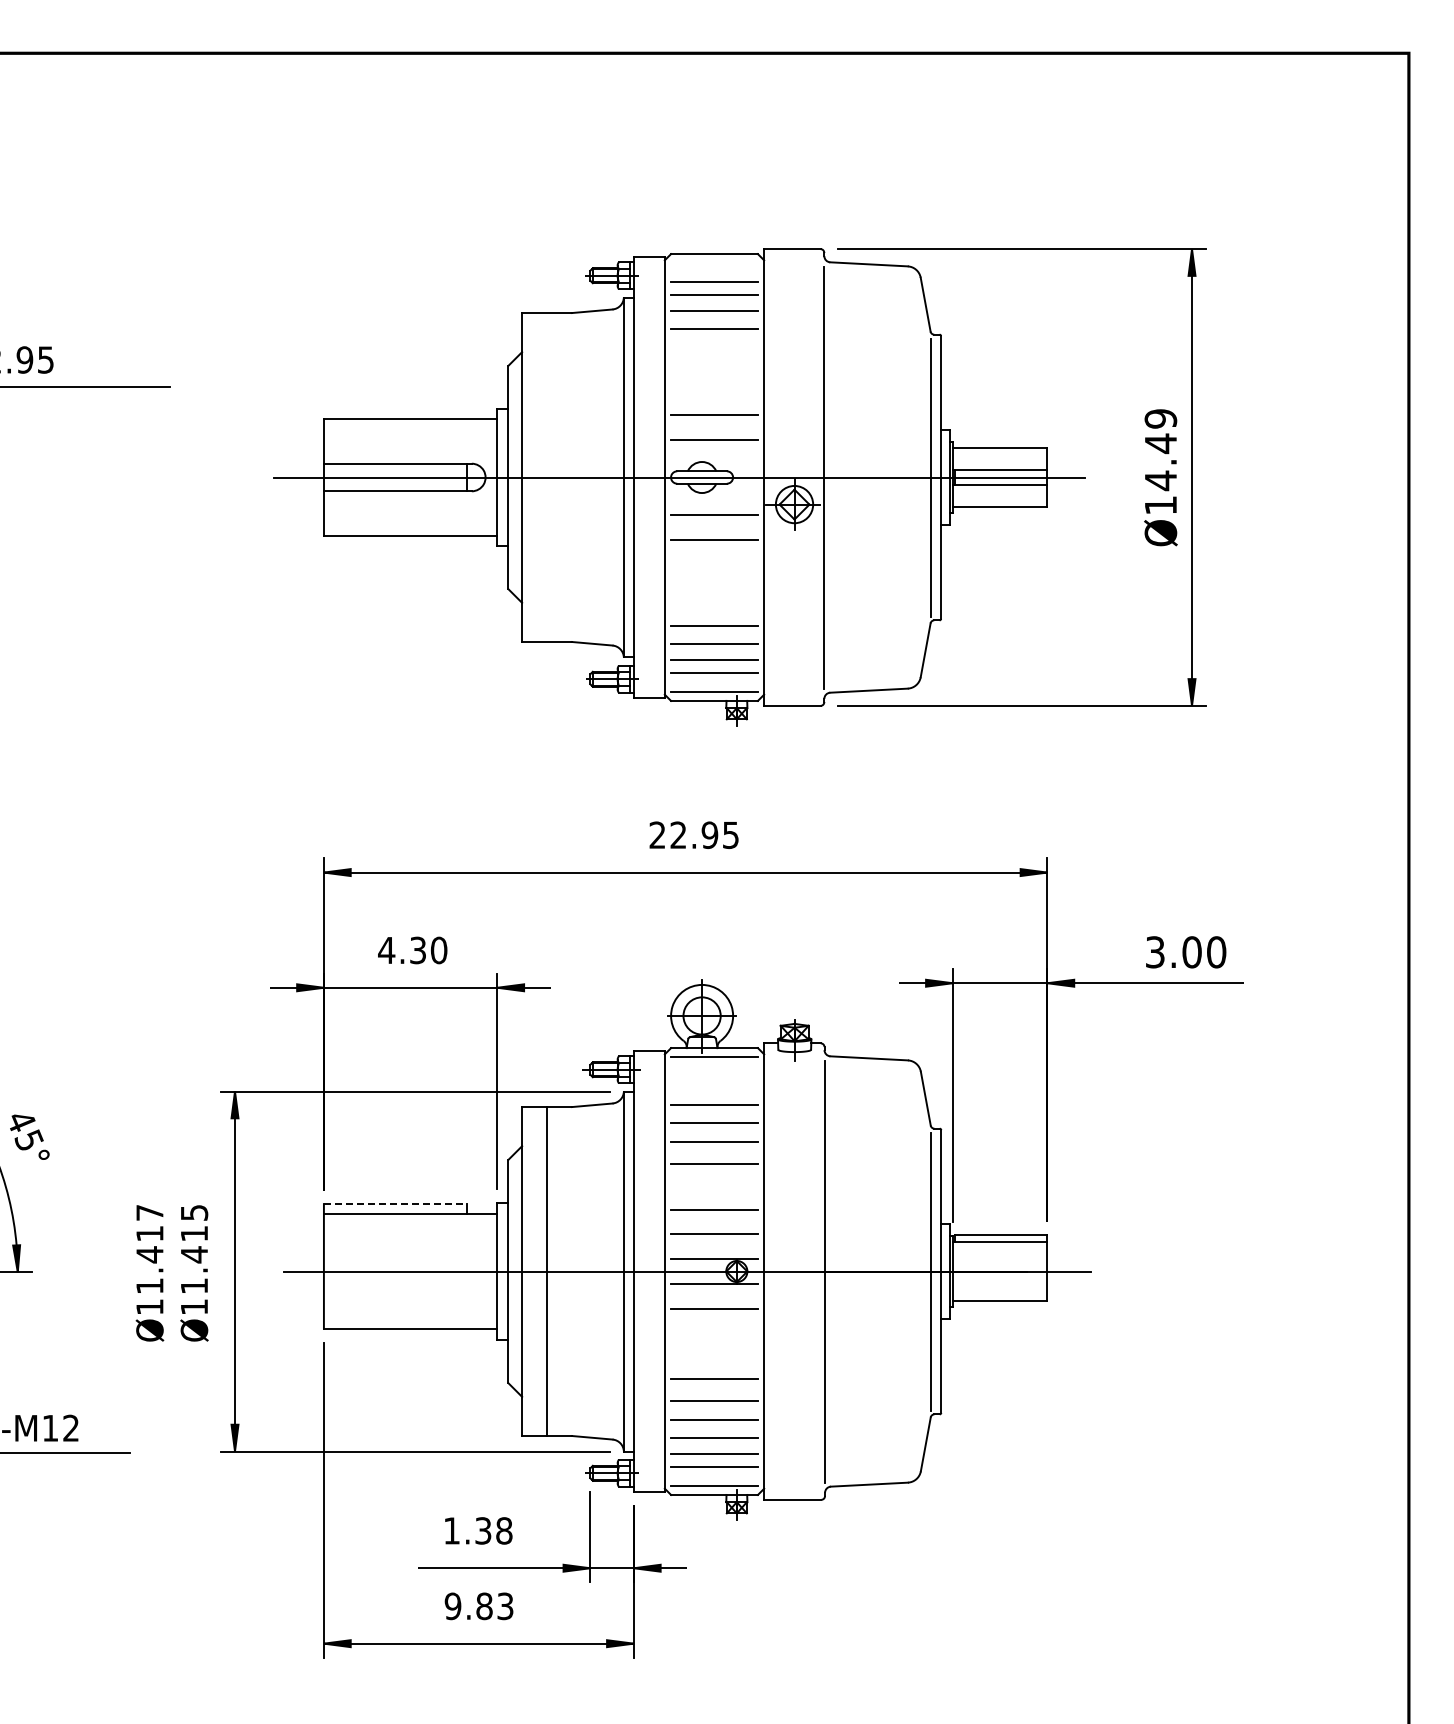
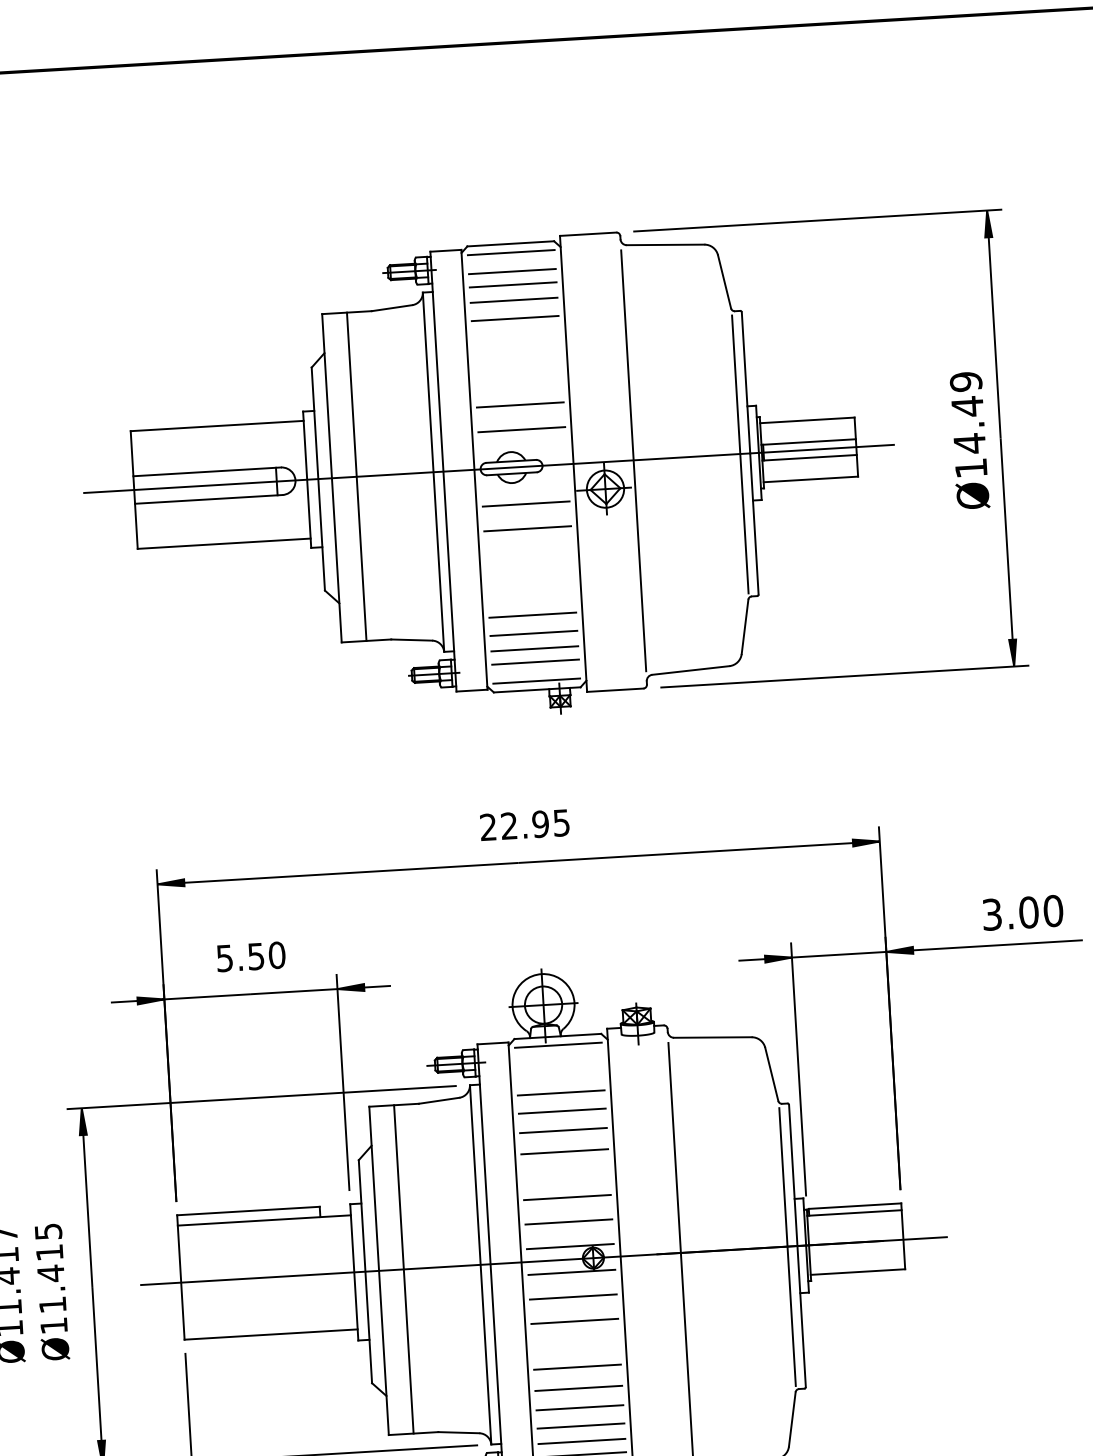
line: (714, 262) -> (511, 252), added
line: (546, 477) -> (356, 476), added
text: (401, 950) -> (239, 957), 4.30 -> 5.50
line: (395, 1204) -> (248, 1211), dashed -> solid
line: (714, 1333) -> (574, 1321), added

